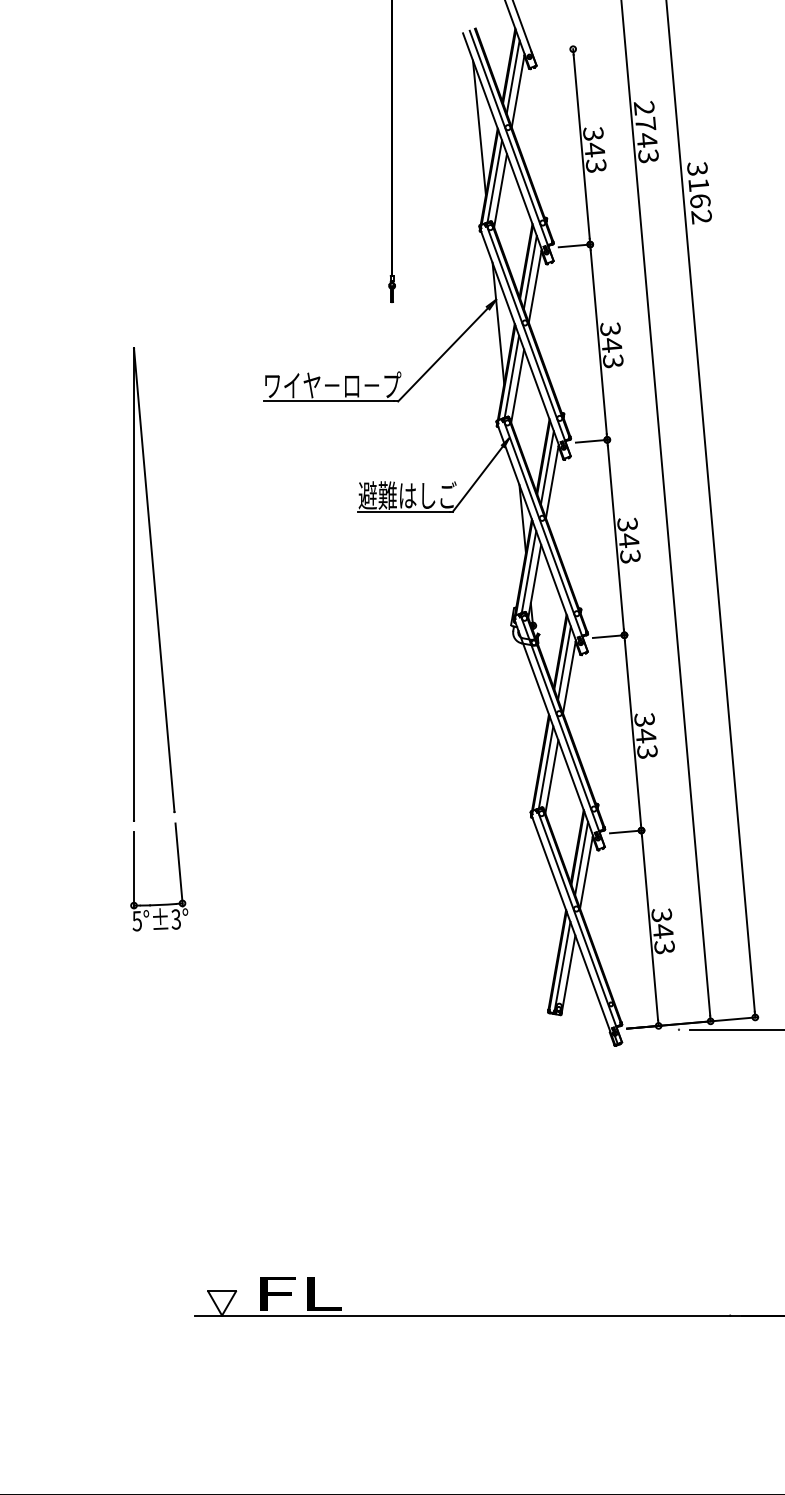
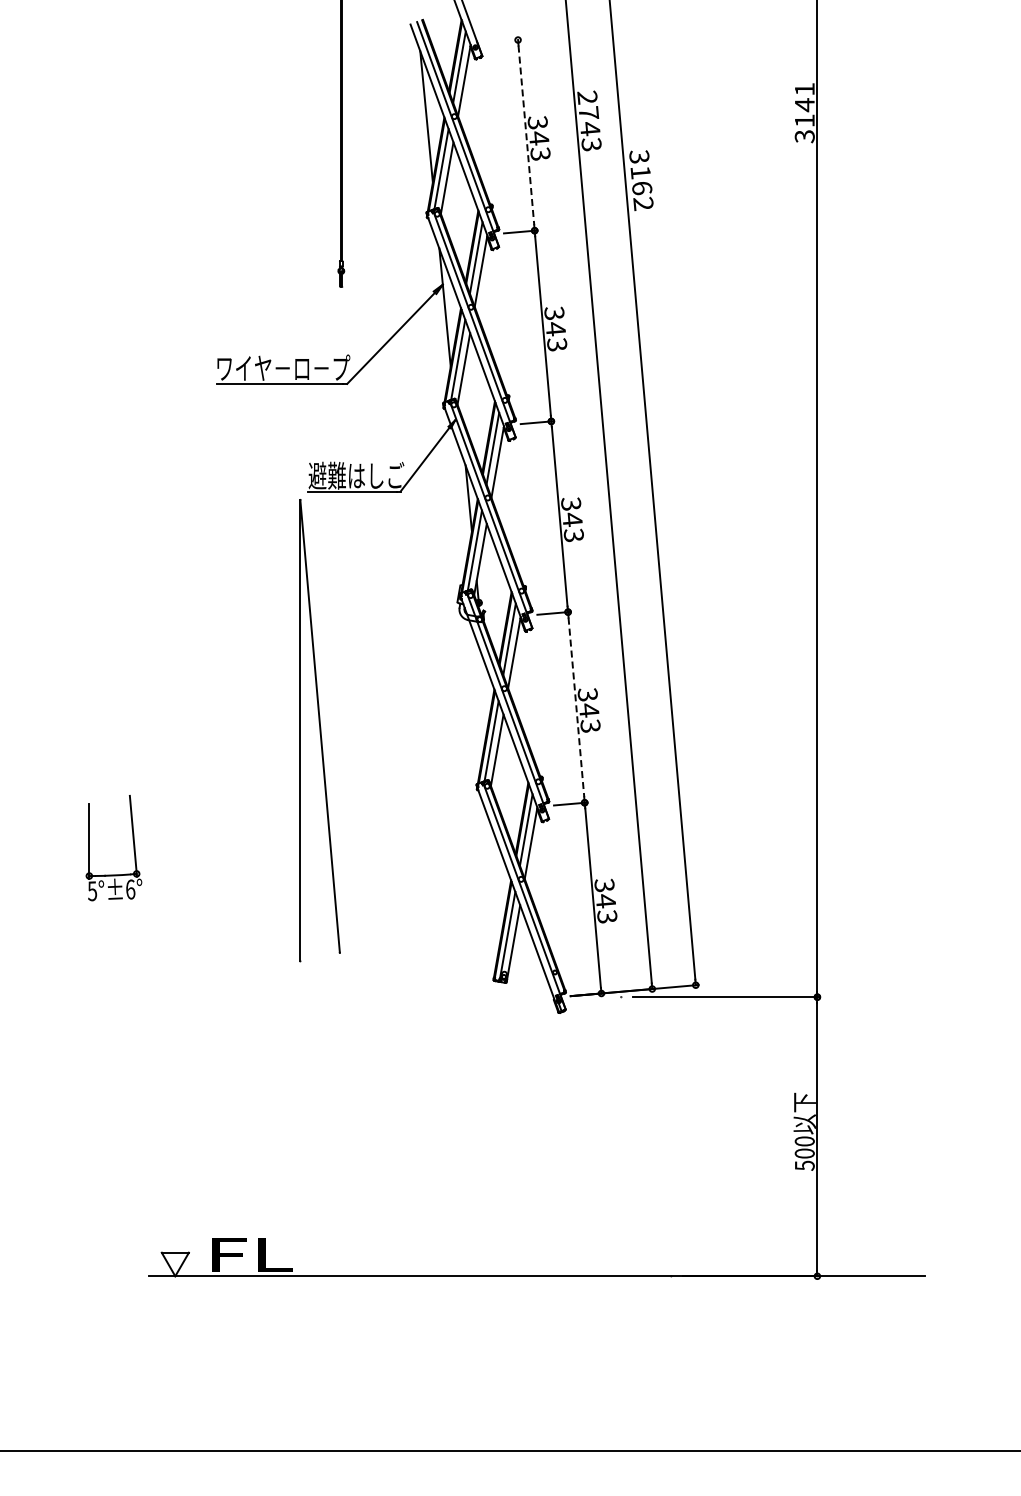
line: (581, 146) -> (526, 135), solid -> dashed
part: (153, 584) -> (319, 730), moved
line: (633, 732) -> (576, 707), solid -> dashed
text: (176, 919) -> (130, 889), 5°±3° -> 5°±6°

